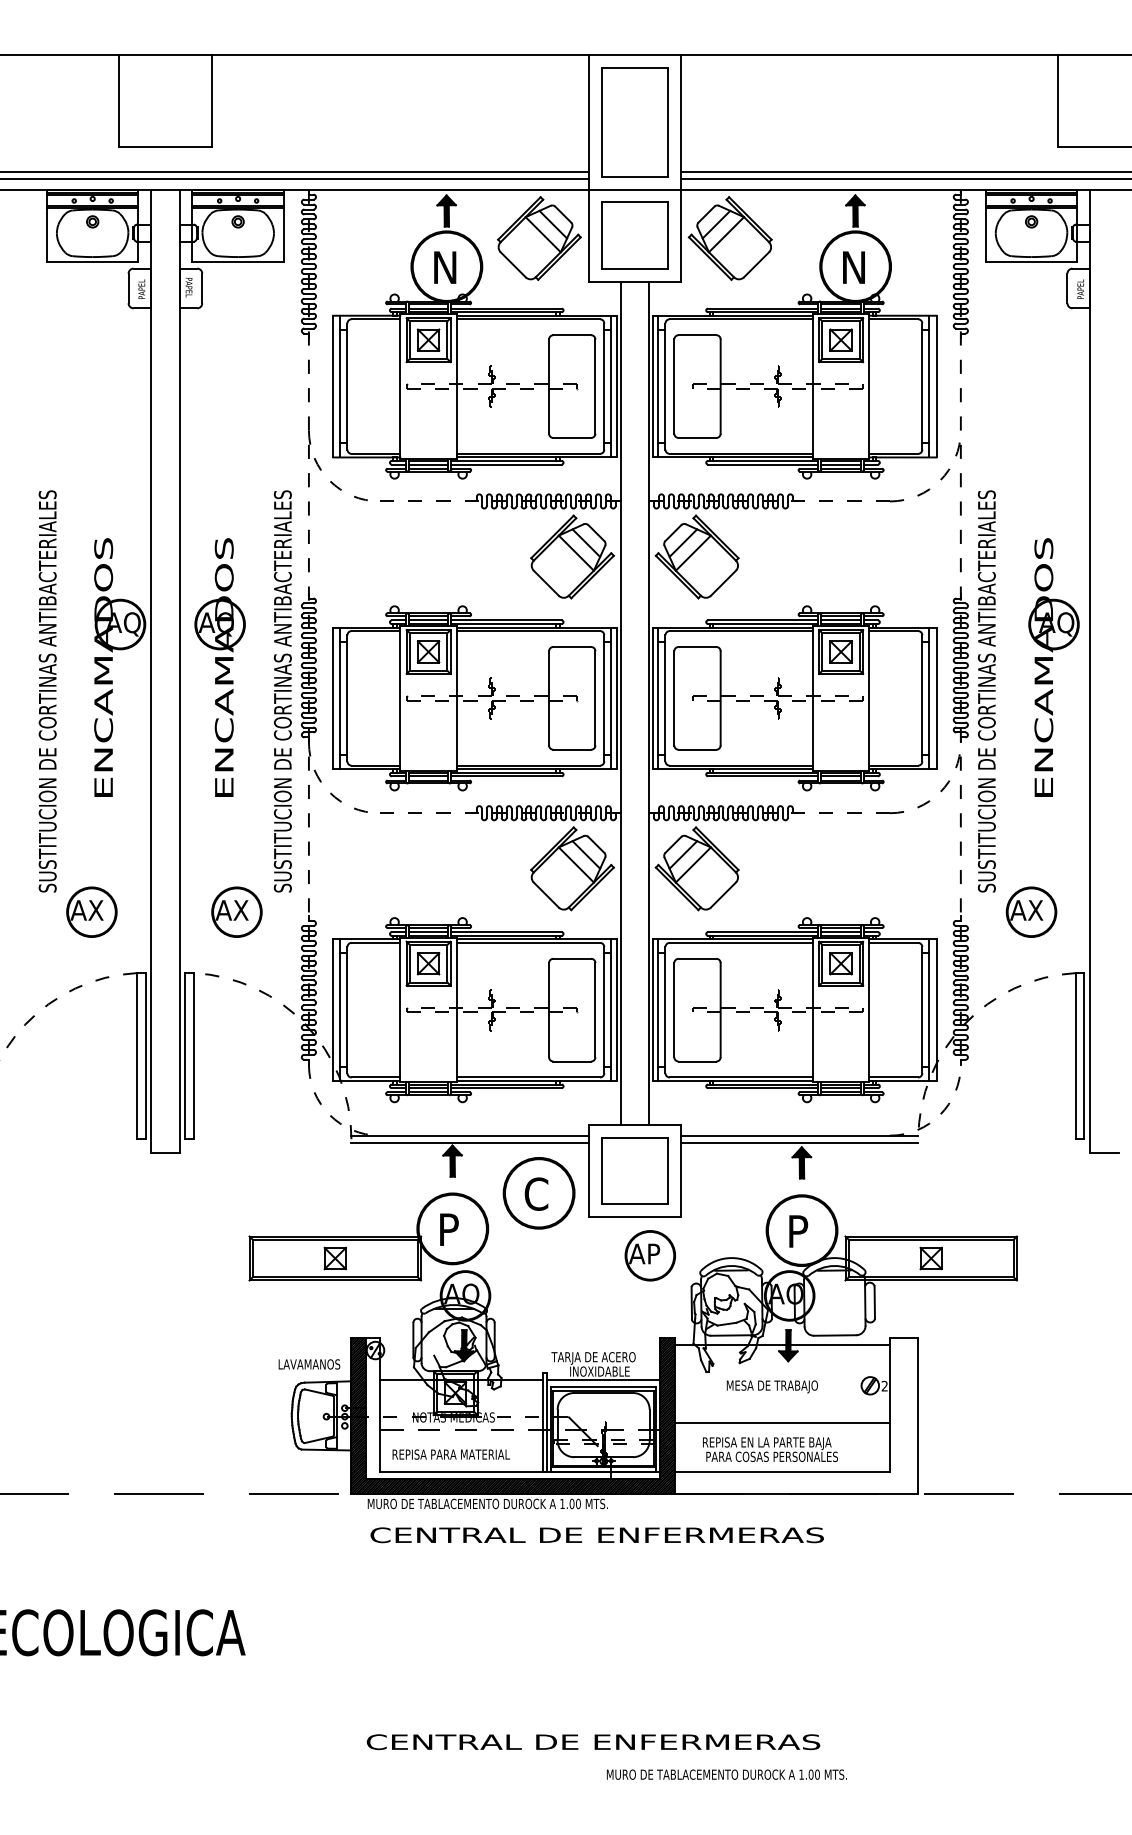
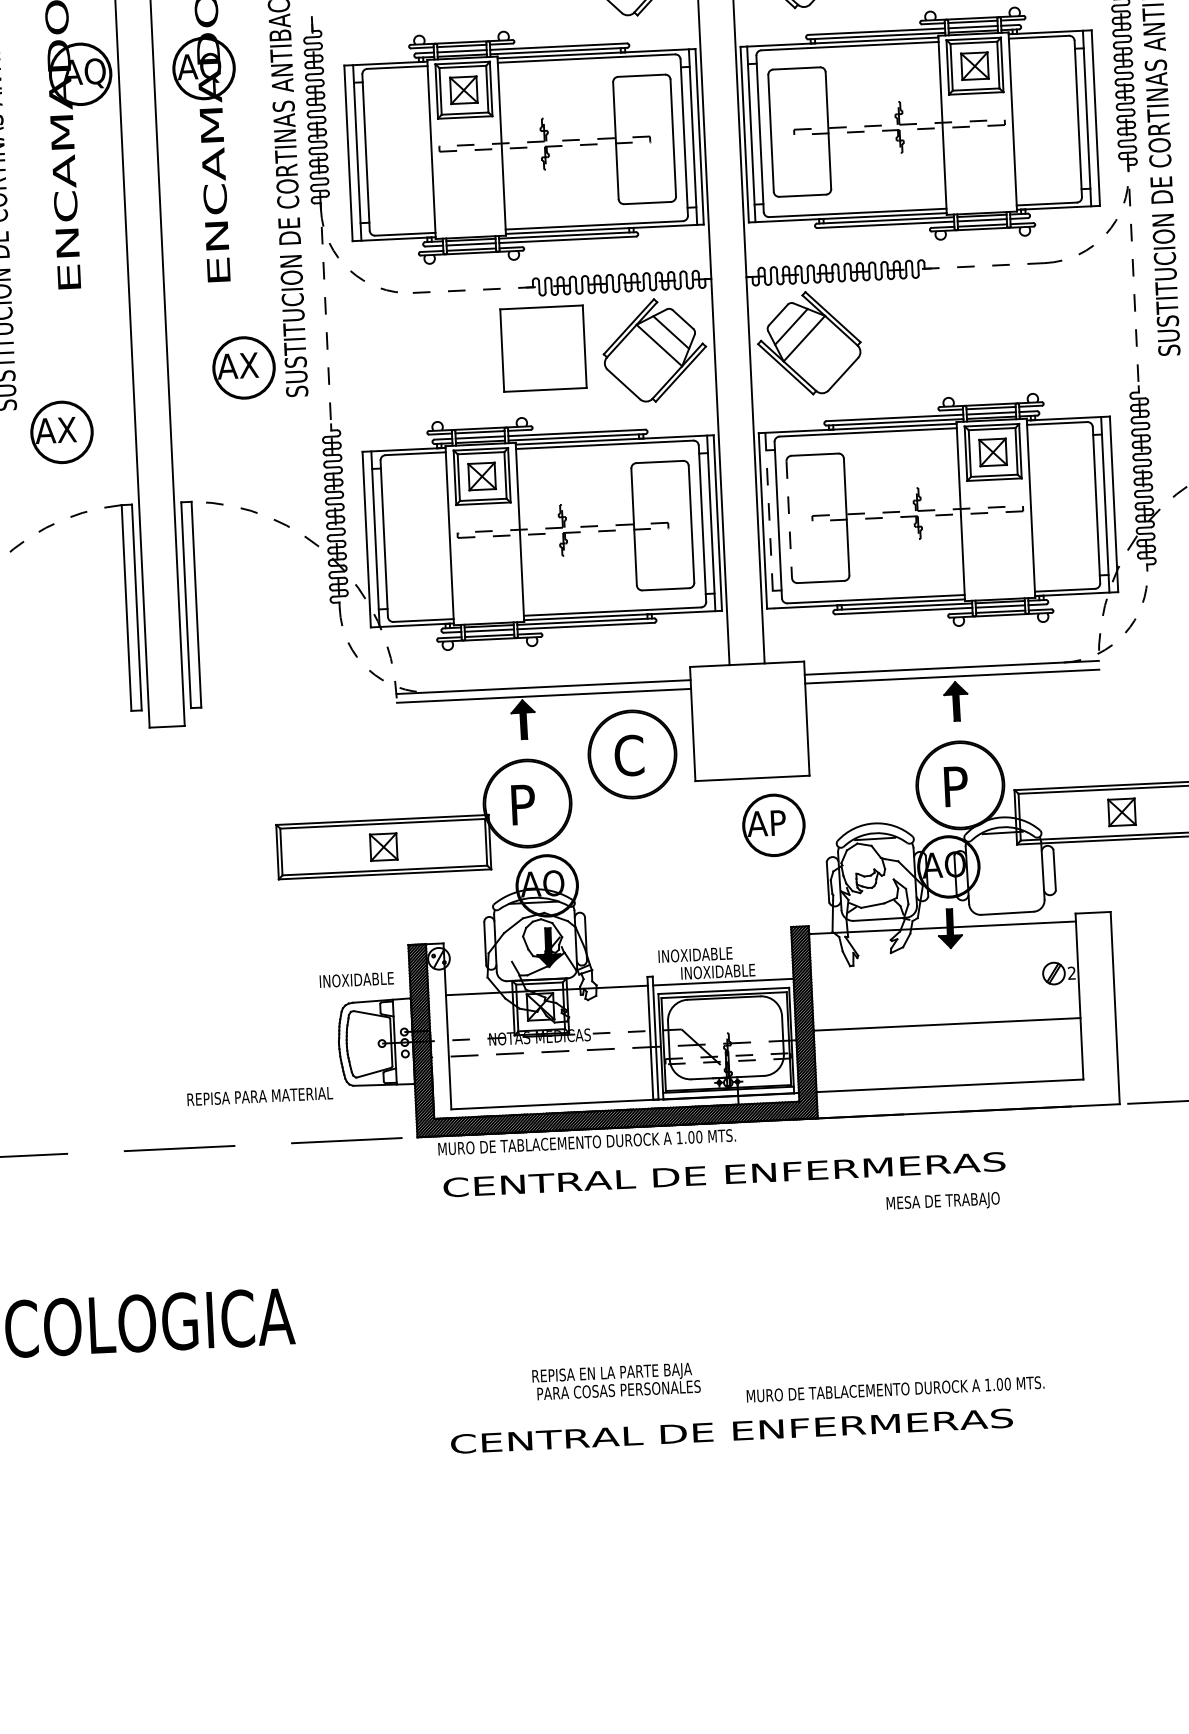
part: (236, 911) -> (243, 367), moved
line: (658, 1010) -> (769, 521), solid -> dashed
line: (674, 1010) -> (789, 520), solid -> dashed
part: (634, 1170) -> (542, 347), moved
text: (593, 1358) -> (709, 955), TARJA DE ACERO -> INOXIDABLE
text: (309, 1364) -> (357, 979), LAVAMANOS -> INOXIDABLE
text: (771, 1386) -> (942, 1201), moved
text: (770, 1449) -> (616, 1381), moved
text: (450, 1454) -> (259, 1096), moved
text: (726, 1774) -> (895, 1389), moved

